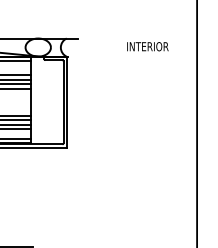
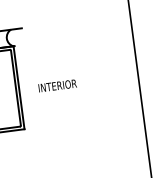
text: (147, 46) -> (57, 85), moved

